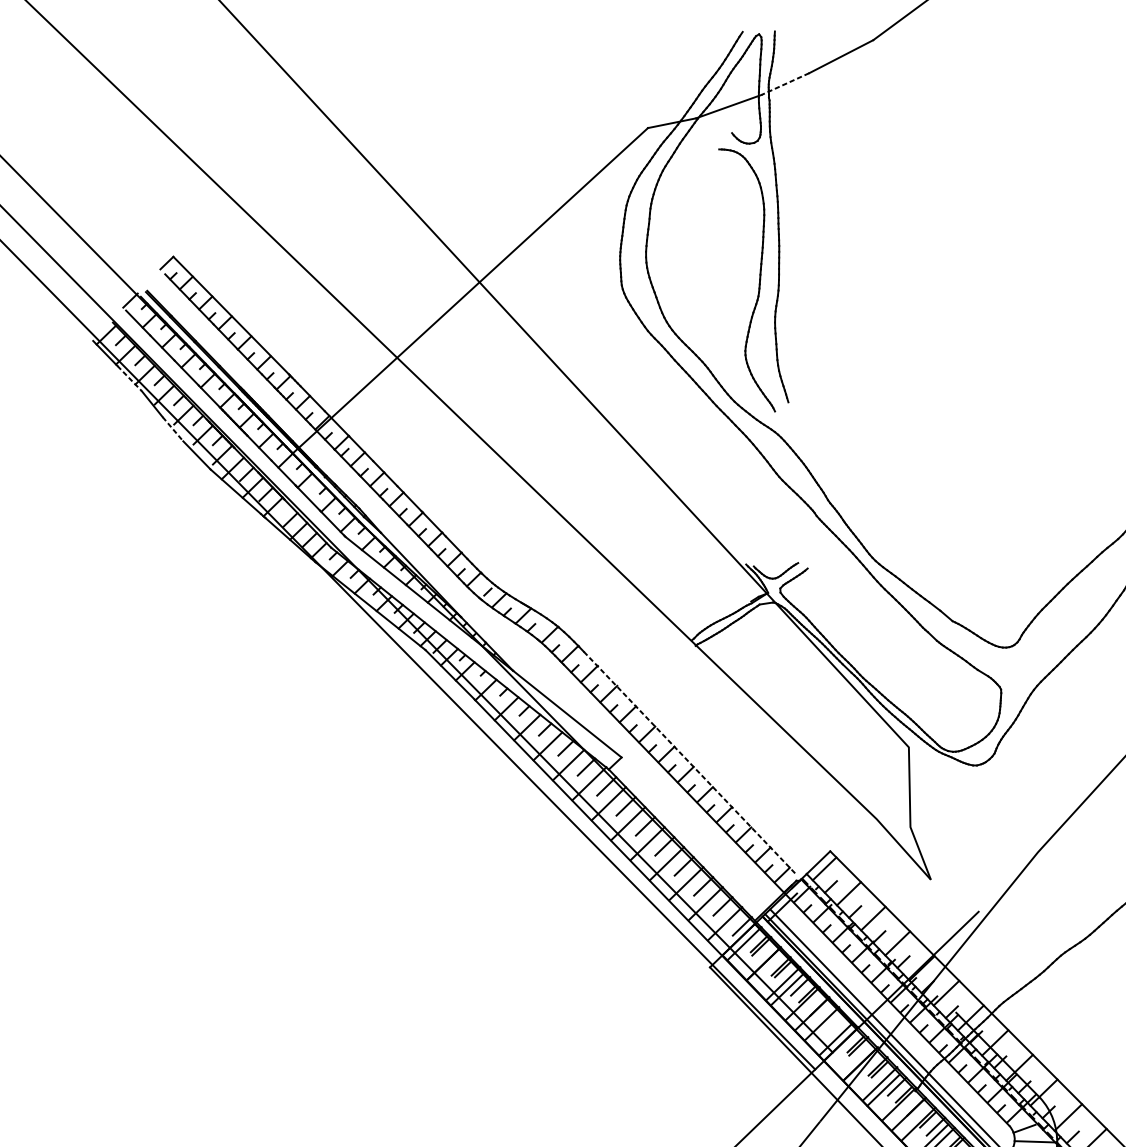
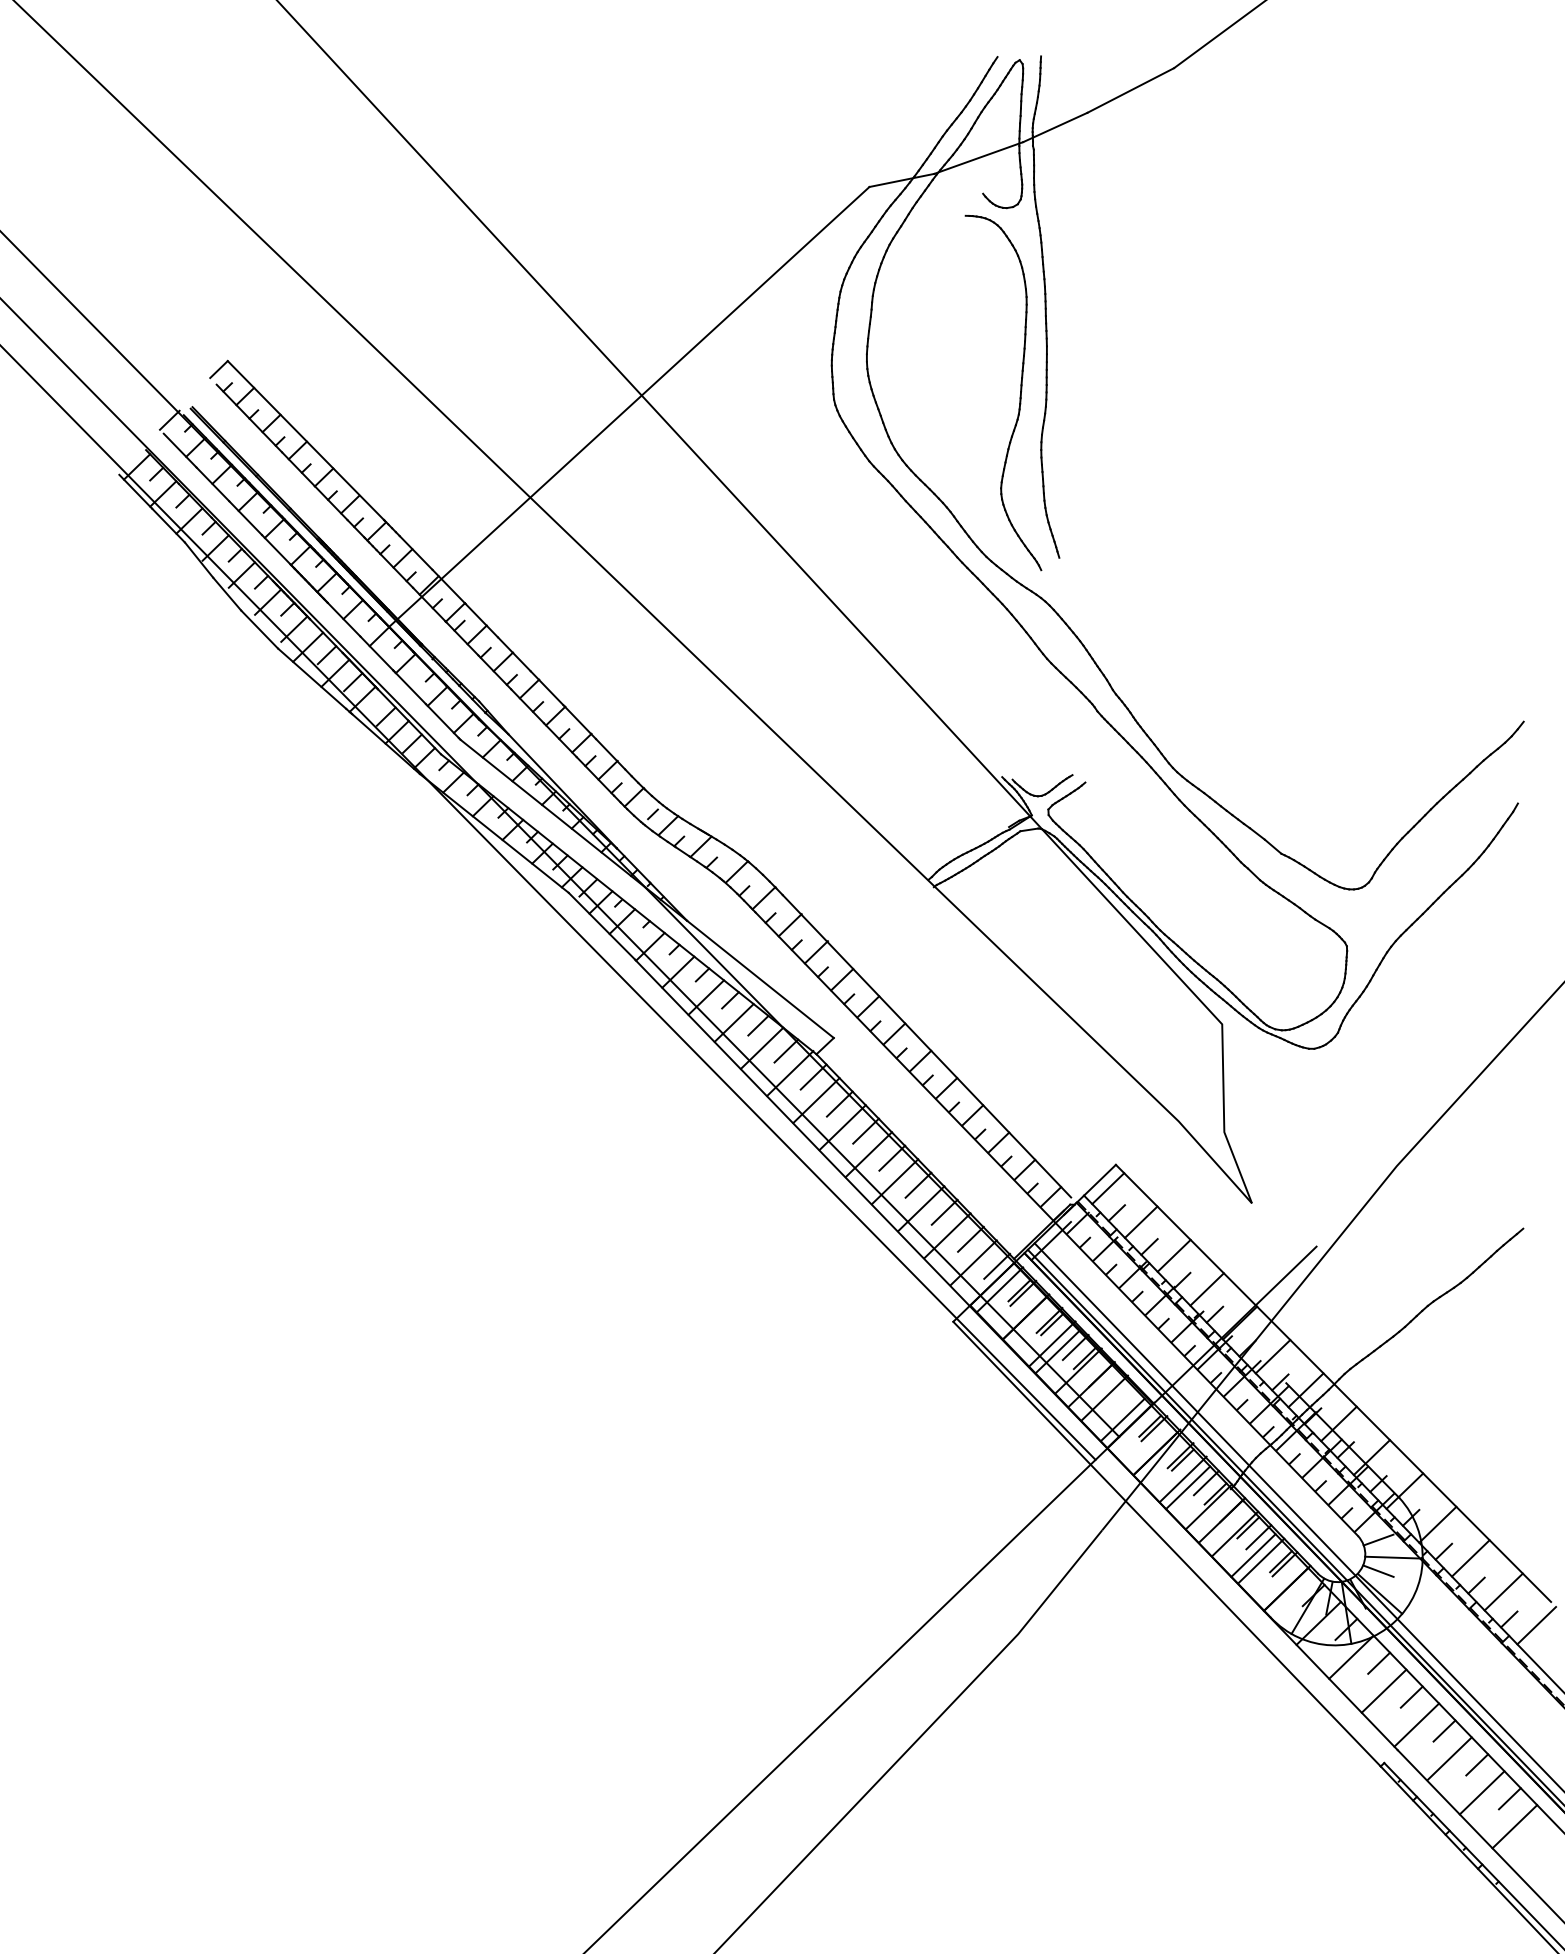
line: (784, 84) -> (1054, 127), dashed -> solid
line: (129, 378) -> (168, 525), dashed -> solid
line: (173, 429) -> (227, 594), dashed -> solid
line: (690, 763) -> (926, 1046), dashed -> solid

